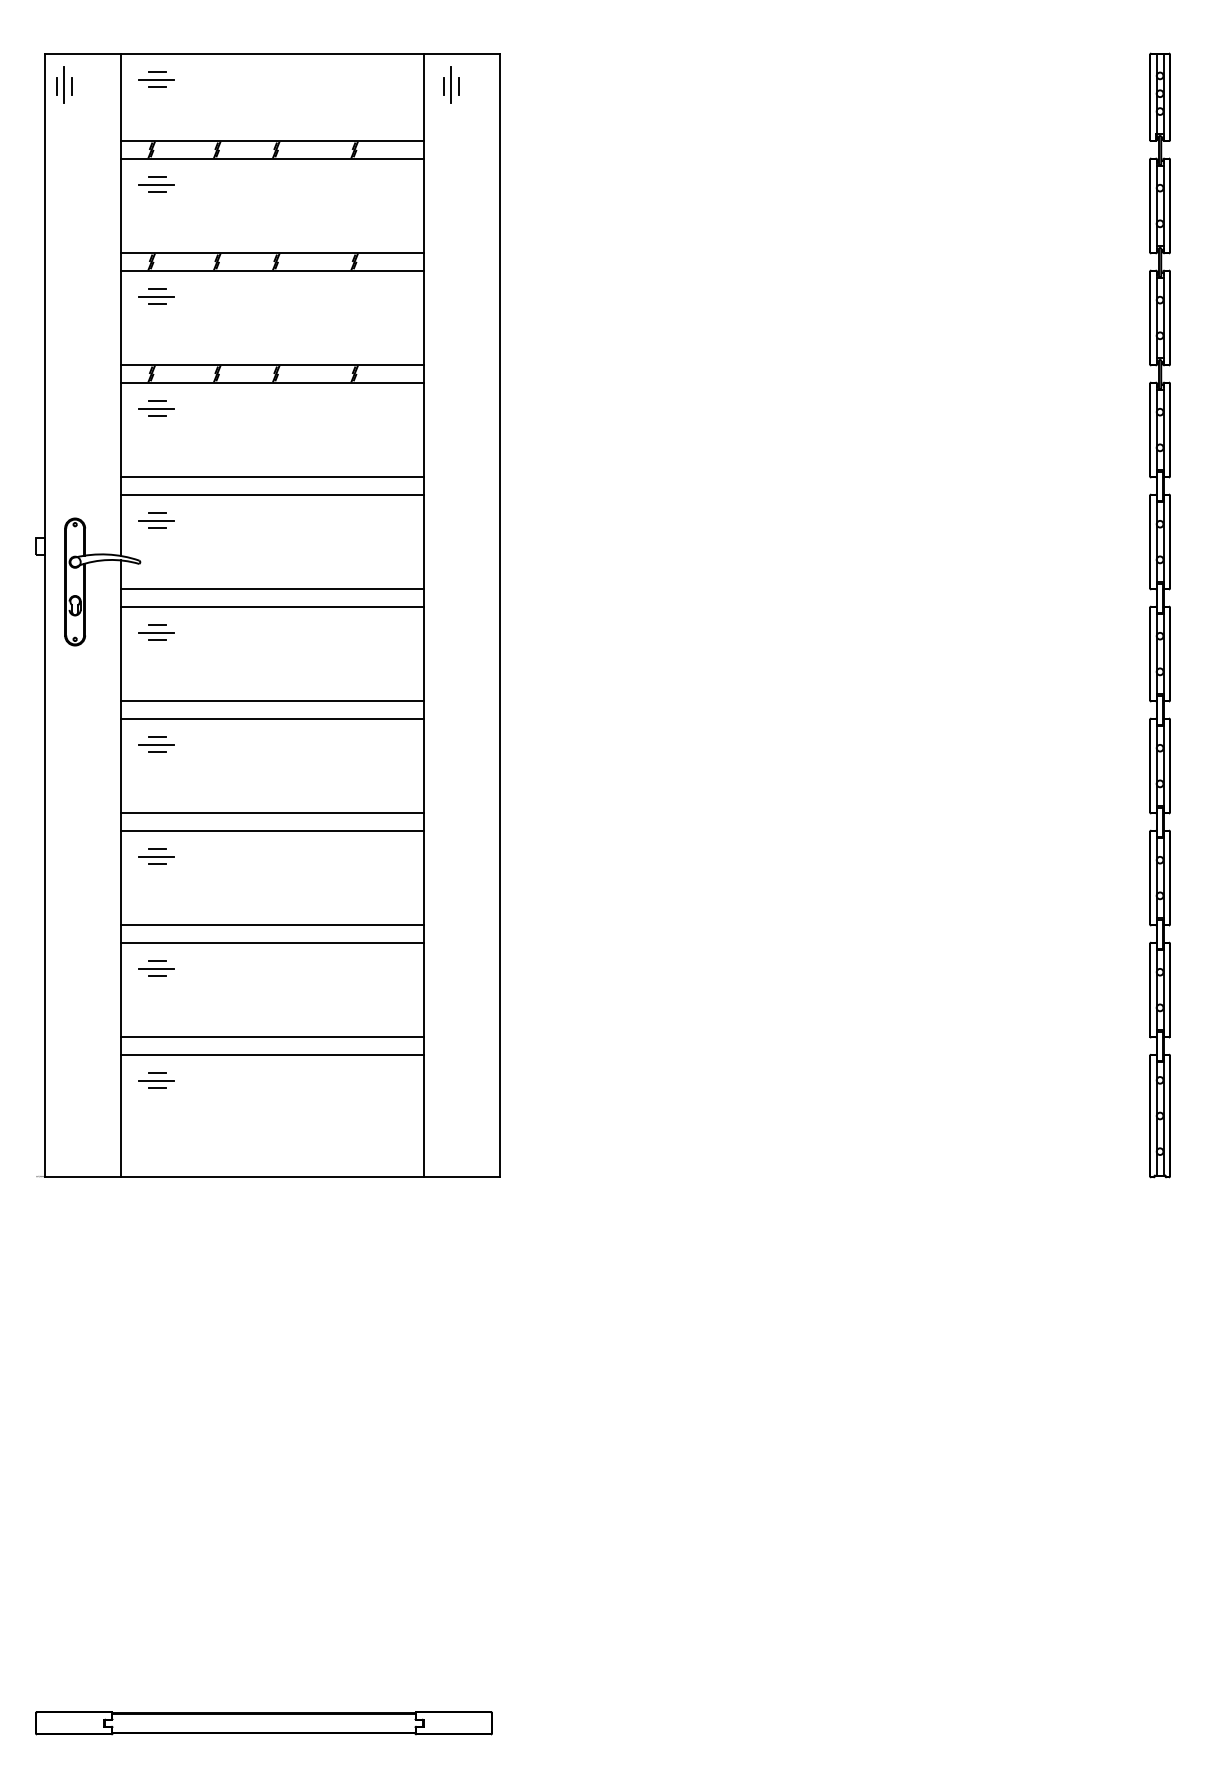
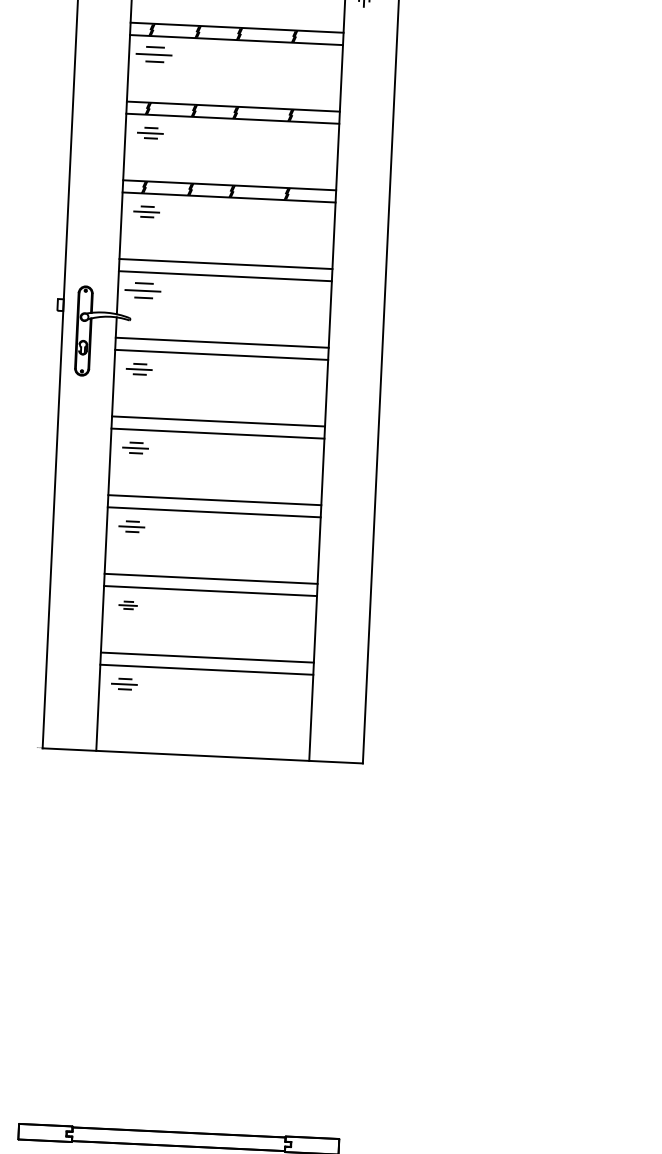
part: (156, 184) -> (154, 54), size x1.4
part: (156, 520) -> (143, 290), size x1.4
part: (156, 968) -> (128, 605), size x0.7

